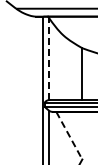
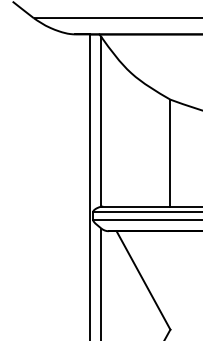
line: (48, 58) -> (100, 120), dashed -> solid
line: (69, 136) -> (143, 282), dashed -> solid

